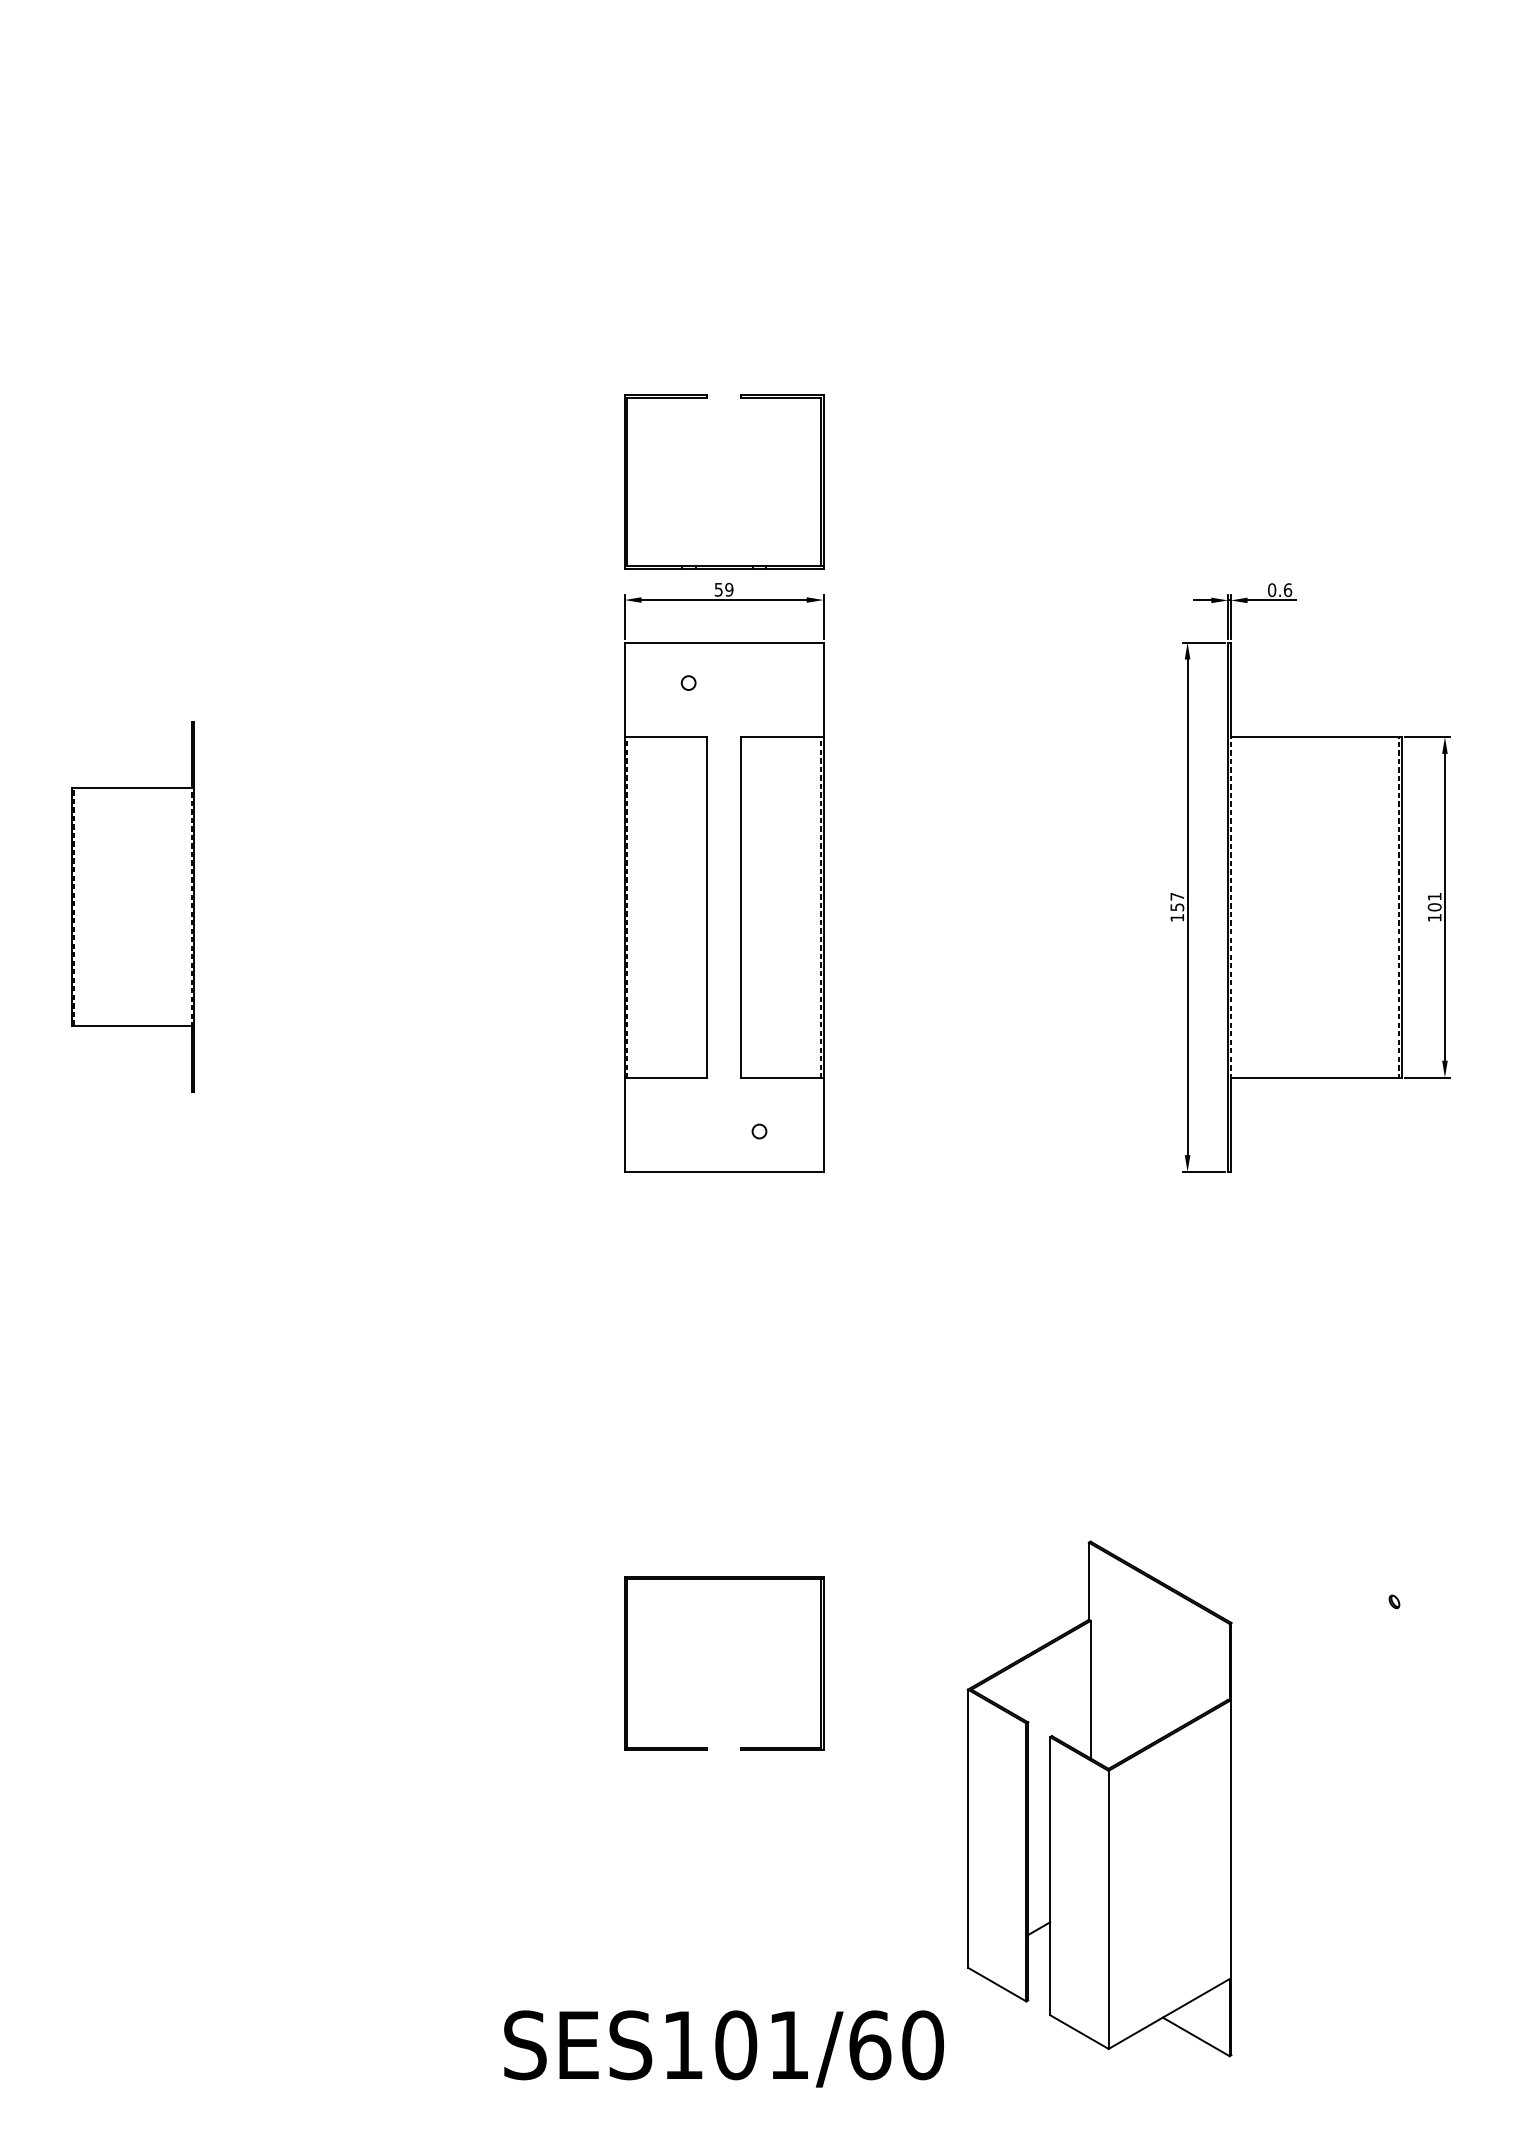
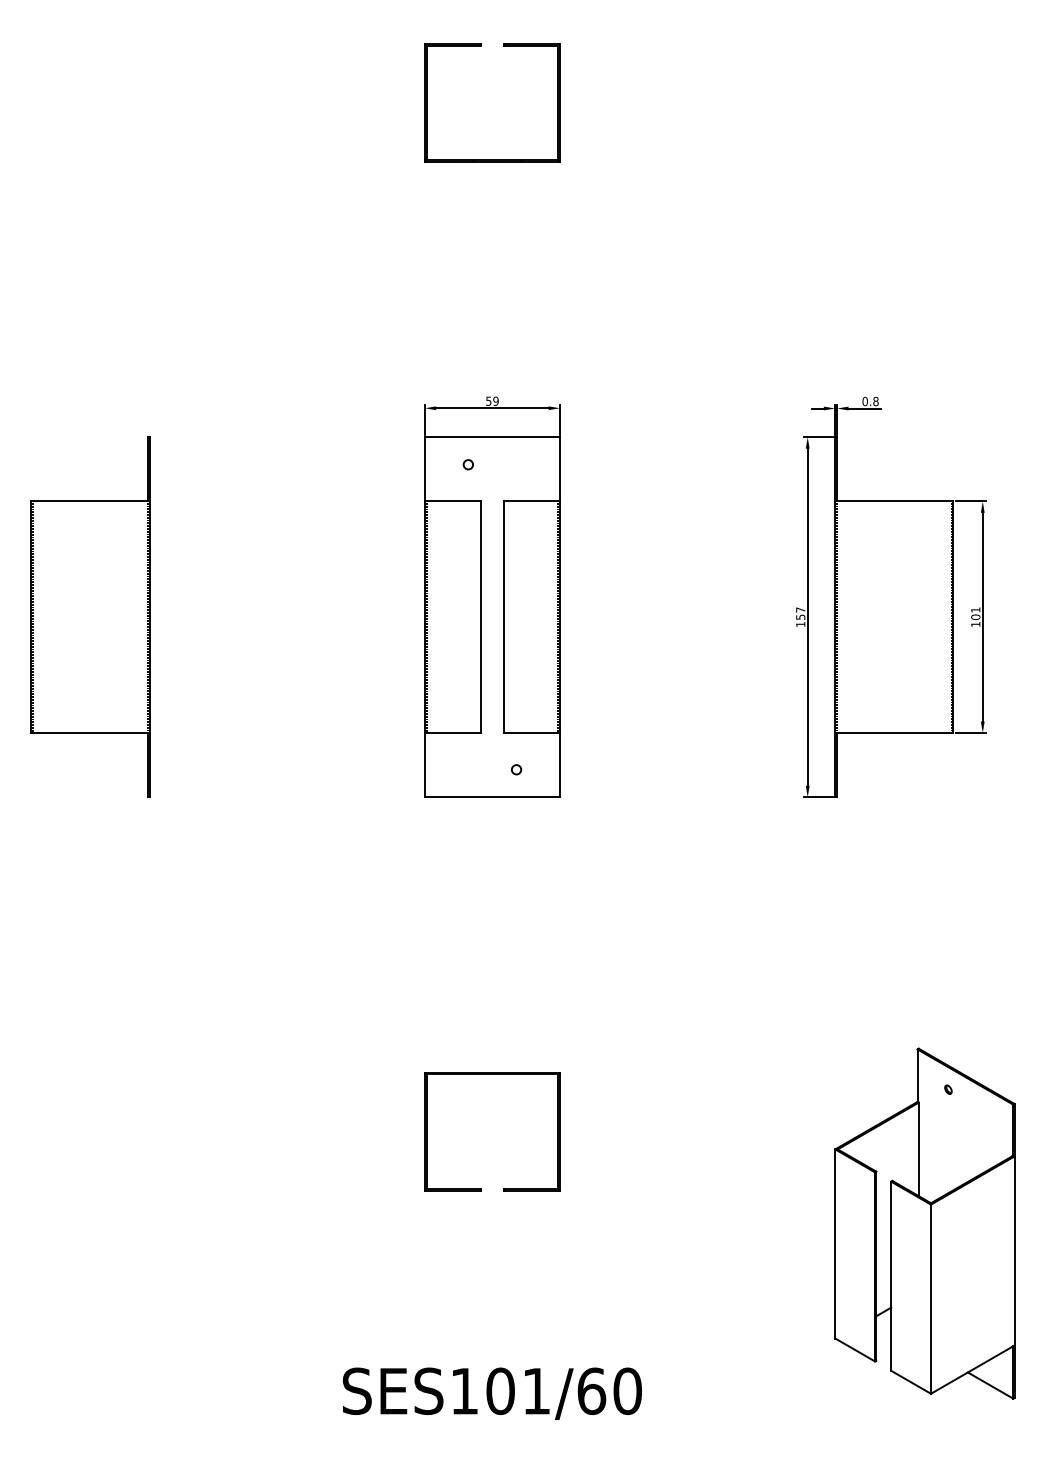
part: (724, 565) -> (492, 159), moved
text: (1287, 588) -> (875, 400), 0.6 -> 0.8
part: (133, 906) -> (90, 616), size x1.43
part: (1099, 1798) -> (924, 1223), moved

